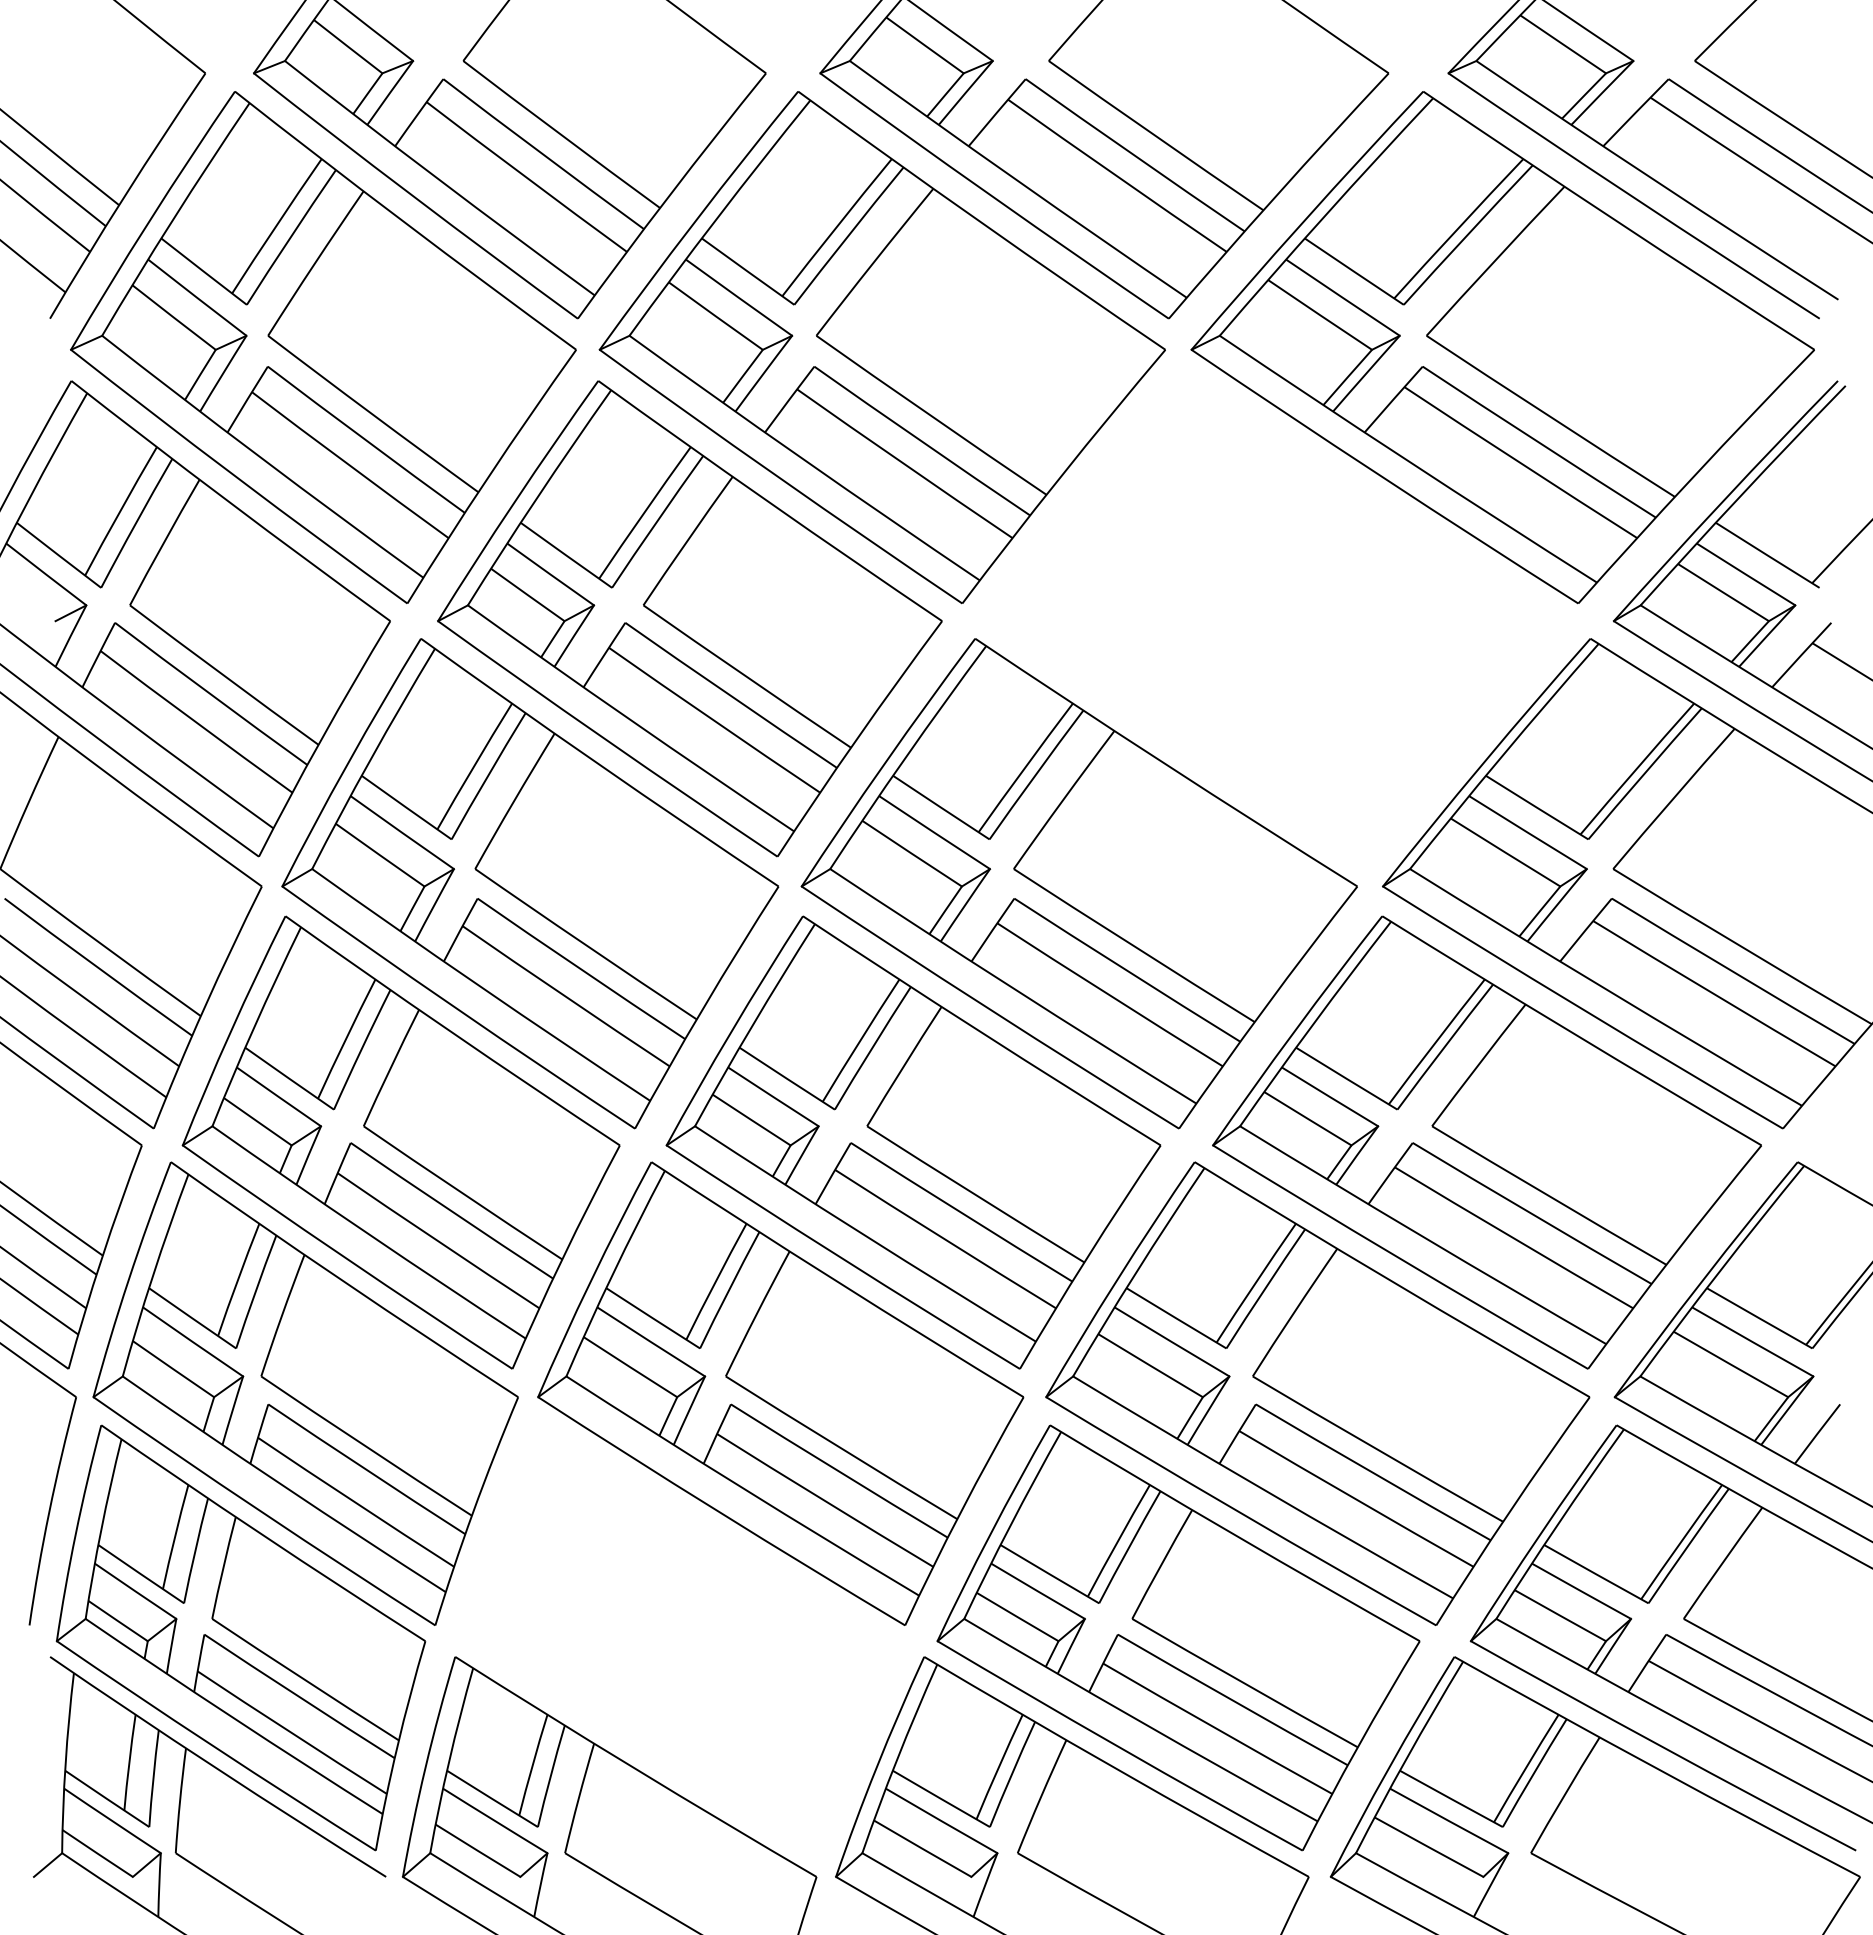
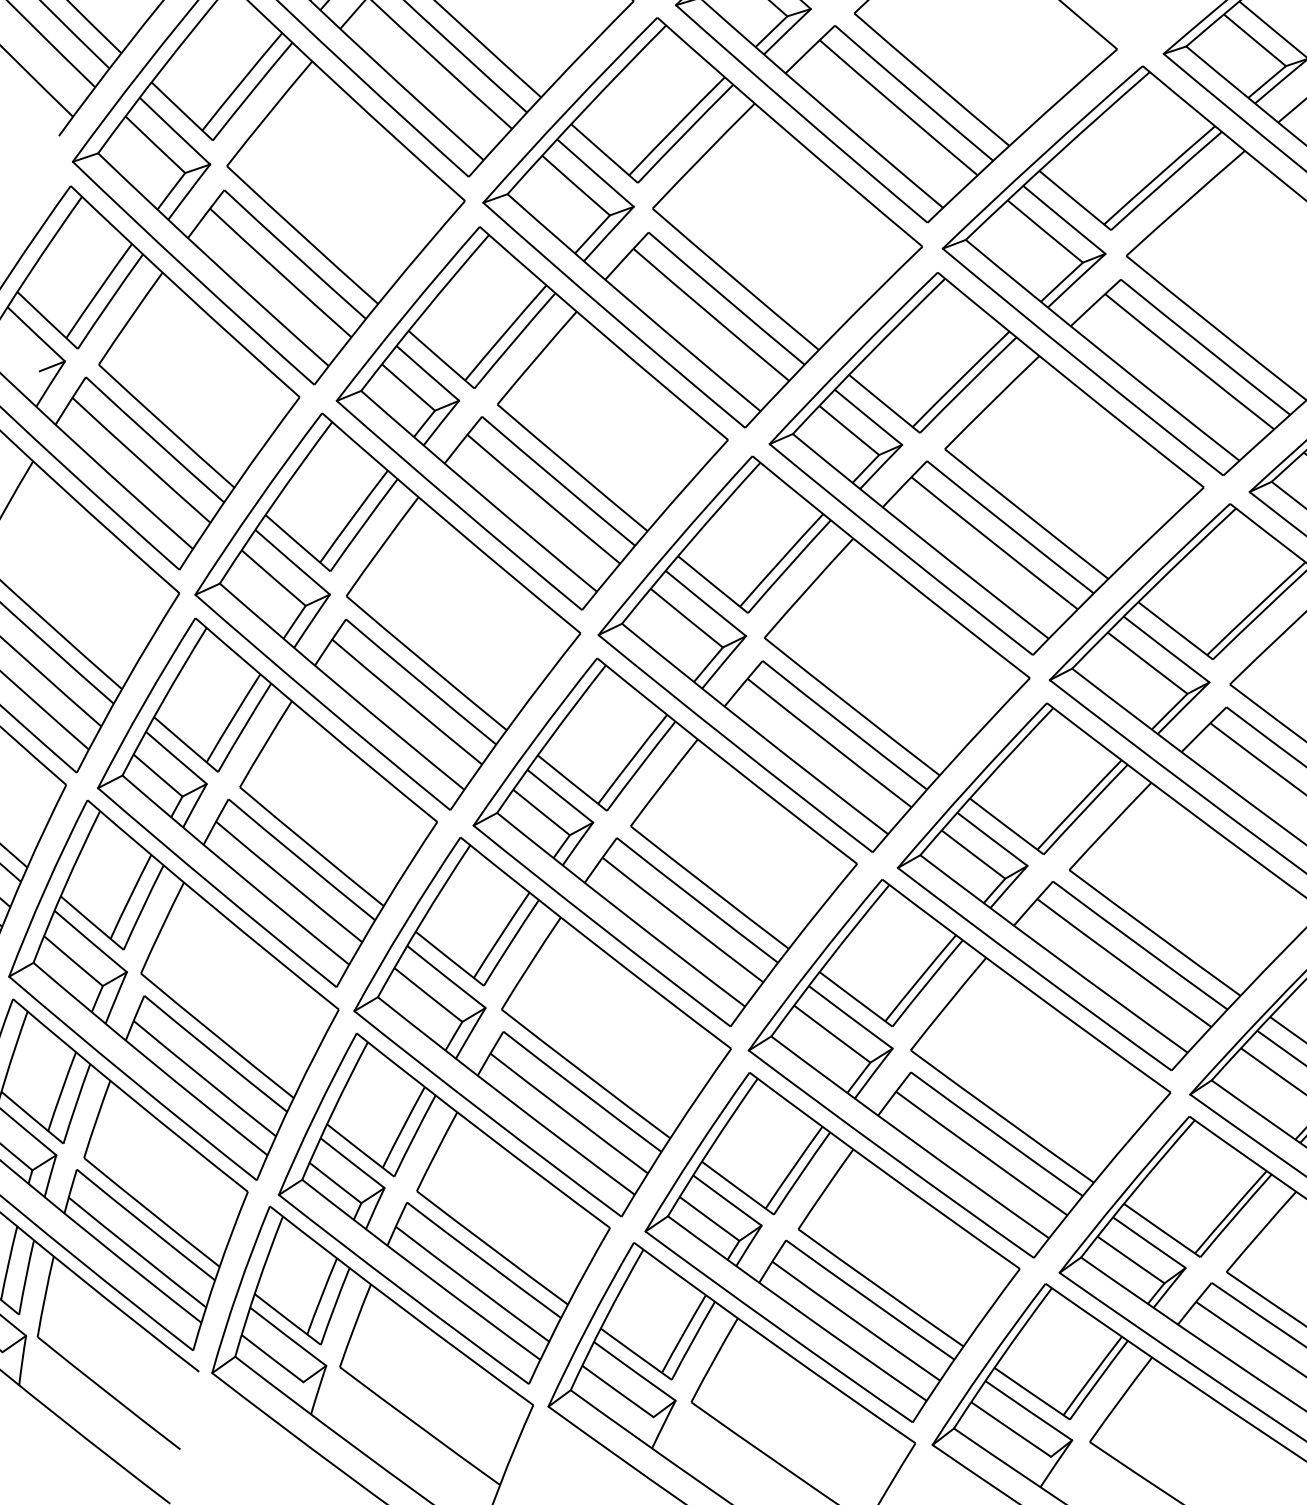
part: (1274, 618) -> (986, 463), added
part: (678, 1637) -> (444, 1208), added

